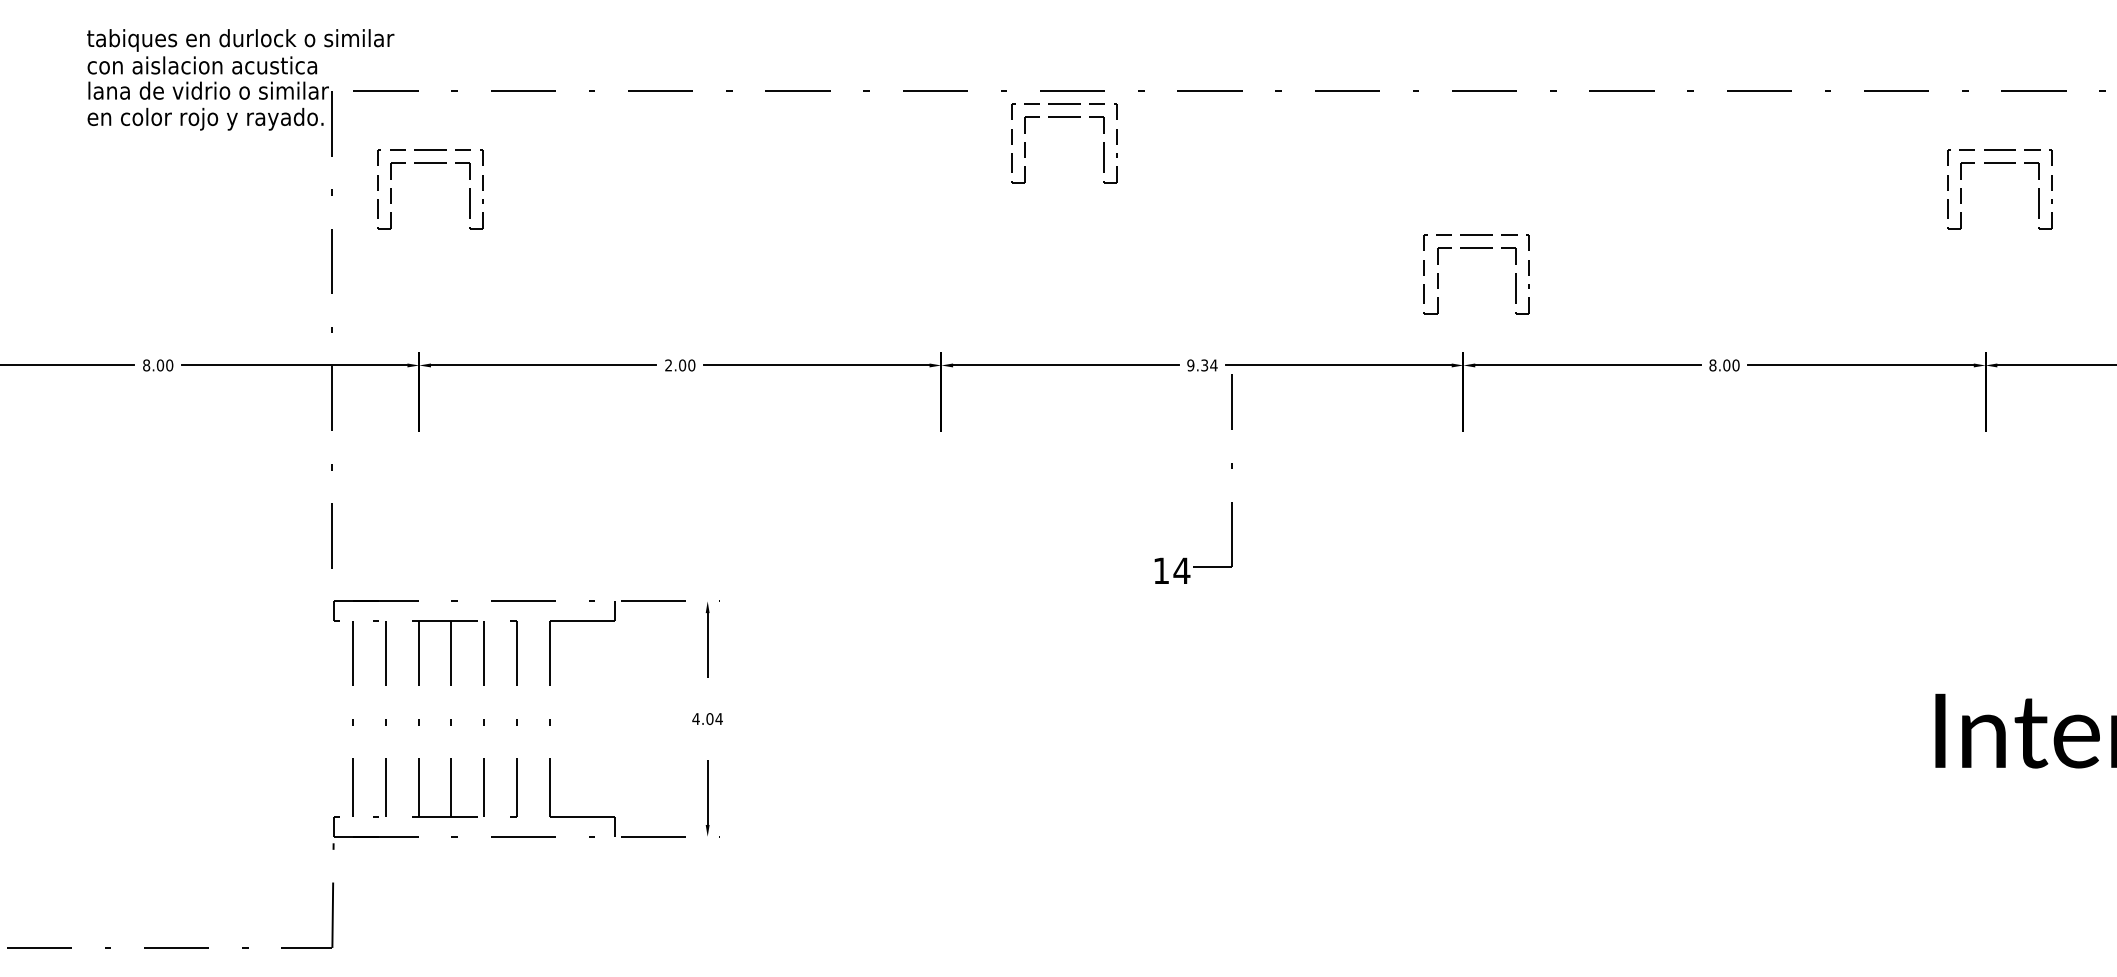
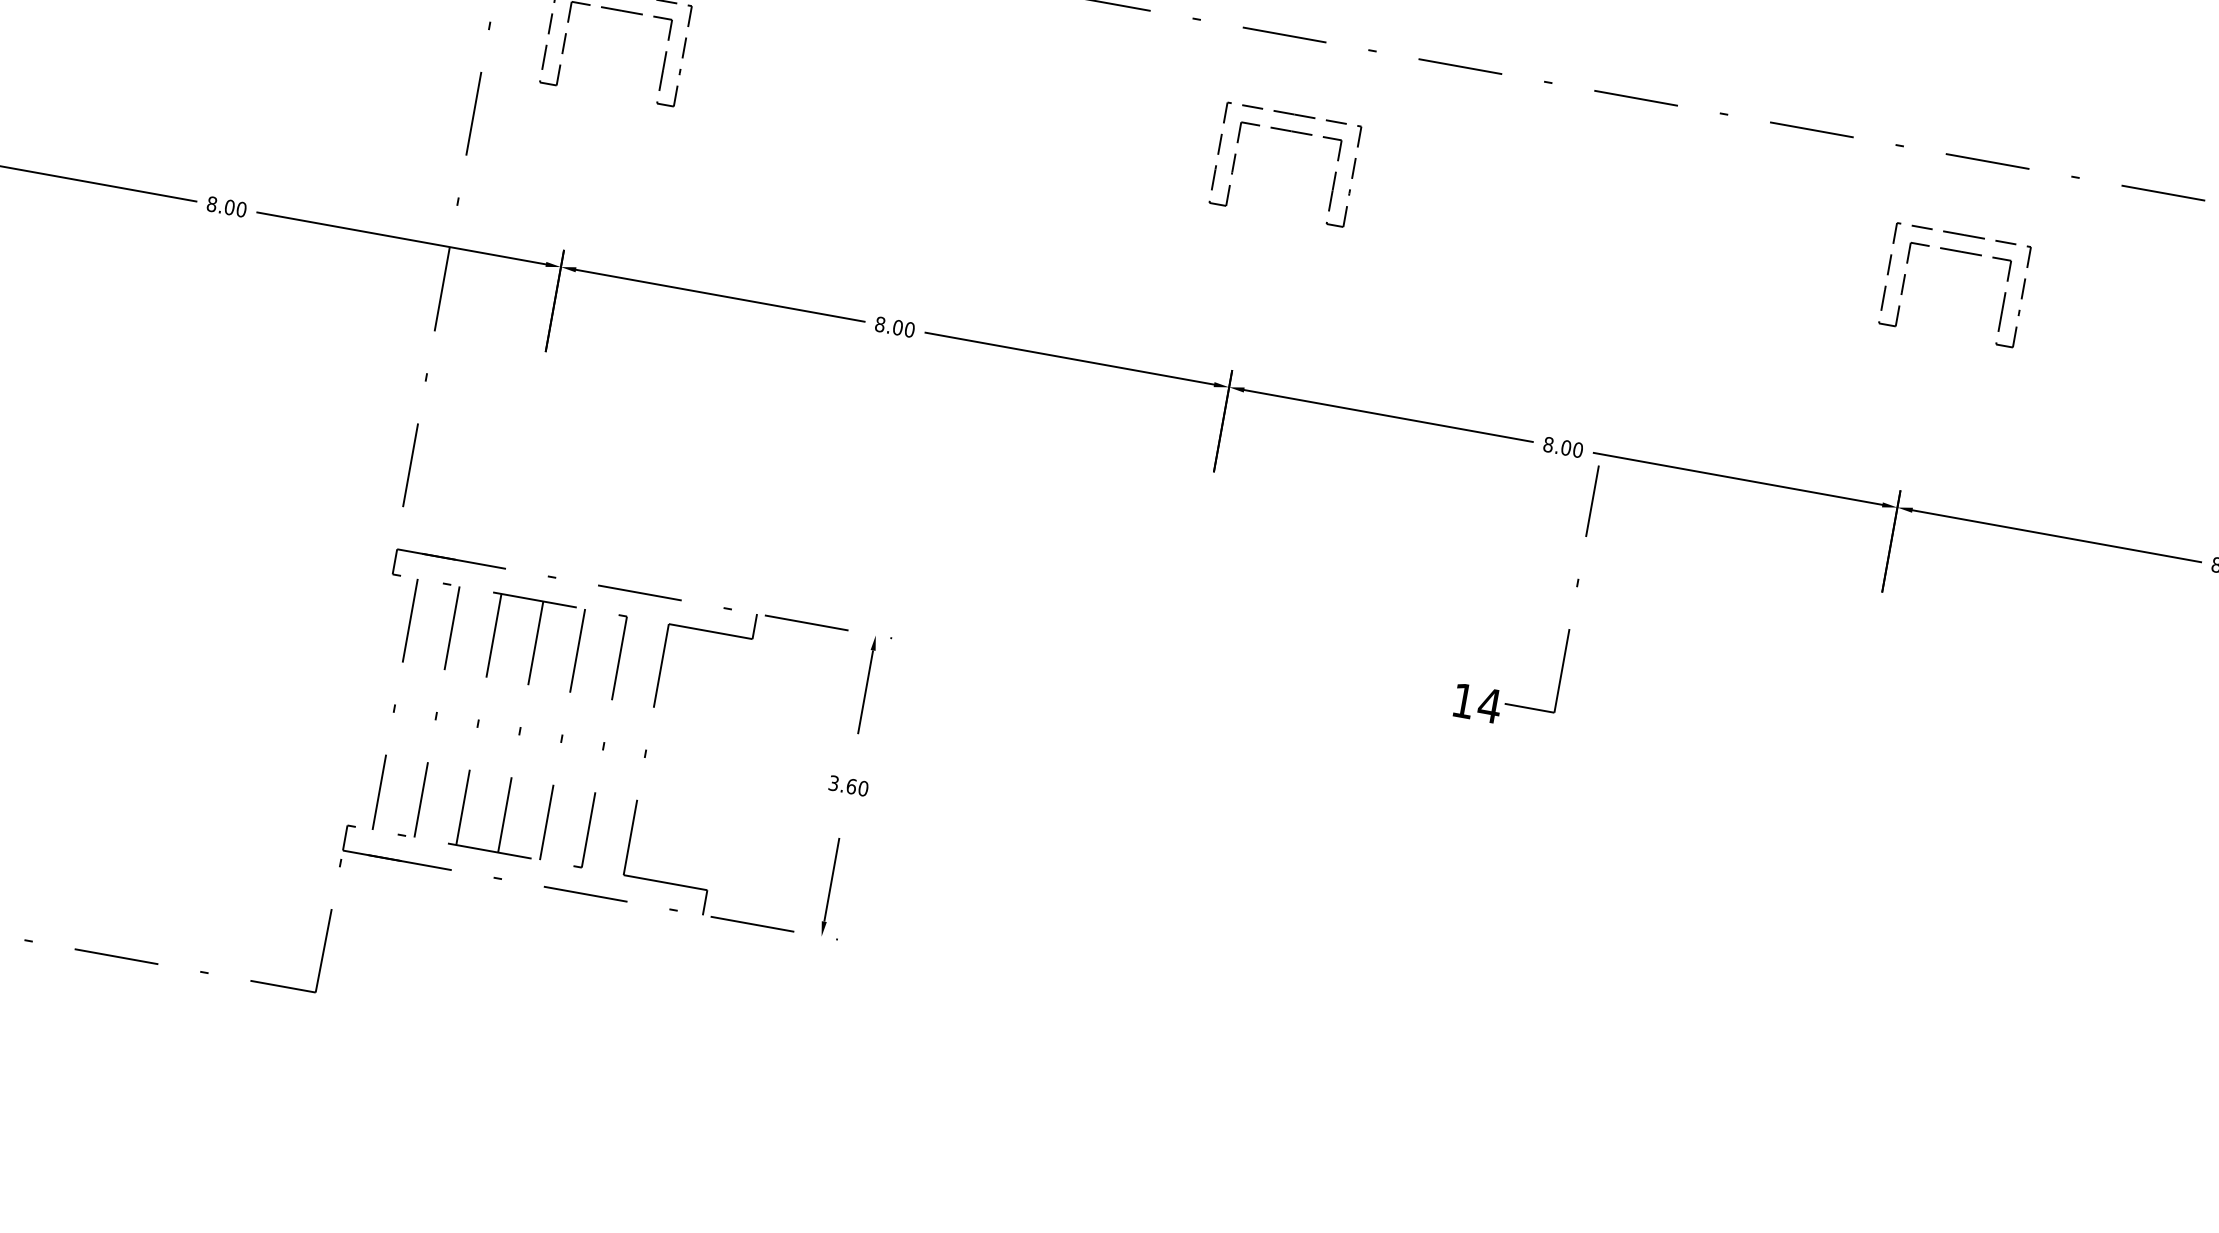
part: (1064, 117) -> (1291, 131), moved
part: (1476, 248) -> (1960, 252), moved
text: (668, 365) -> (879, 324), 2.00 -> 8.00
text: (1202, 365) -> (1563, 447), 9.34 -> 8.00
text: (707, 719) -> (848, 786), 4.04 -> 3.60

